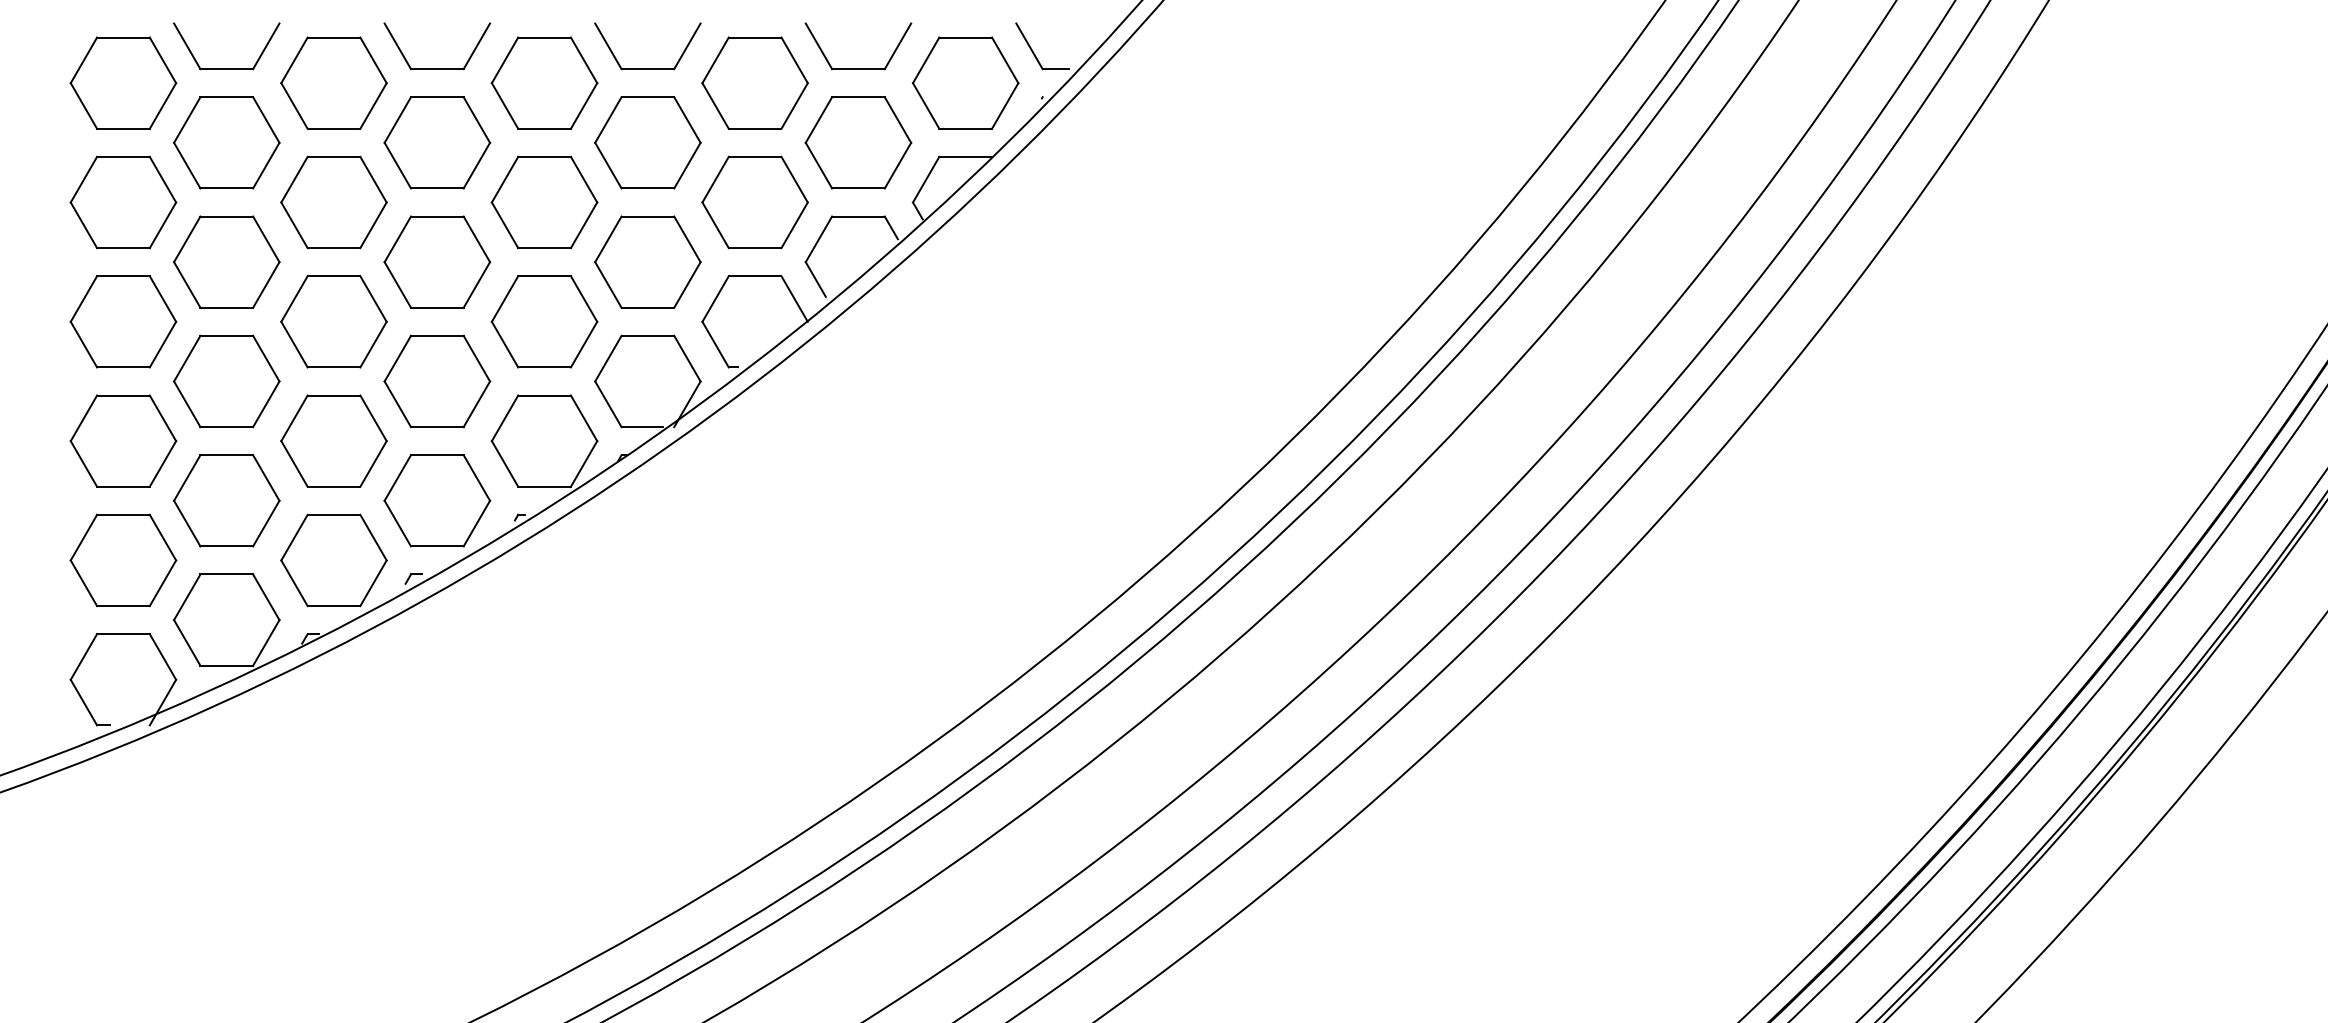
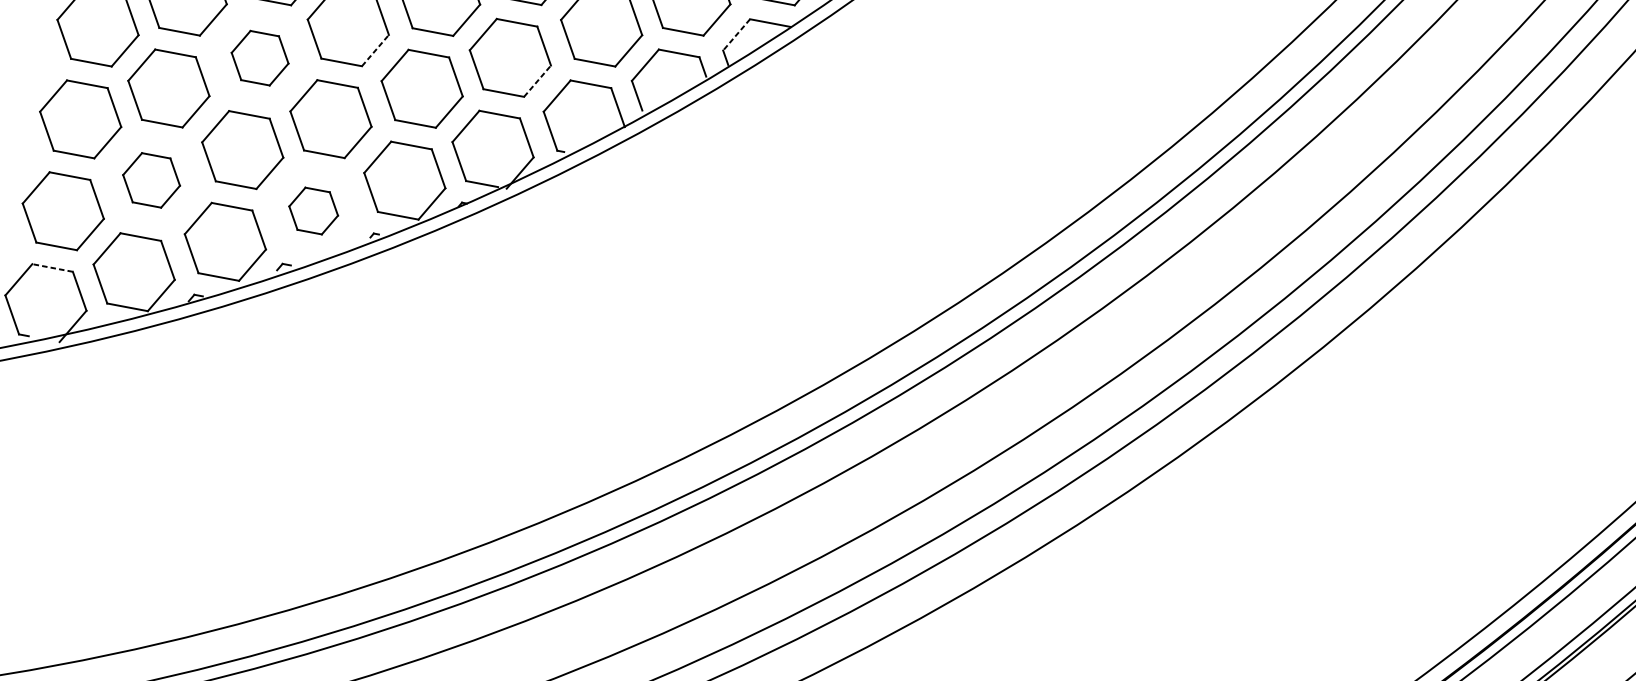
line: (925, 180) -> (736, 35), solid -> dashed
line: (477, 284) -> (376, 50), solid -> dashed
line: (687, 284) -> (537, 80), solid -> dashed
part: (333, 321) -> (259, 57), size x0.7
part: (226, 500) -> (151, 180), size x0.7
part: (437, 500) -> (313, 210), size x0.6
line: (122, 634) -> (51, 268), solid -> dashed

